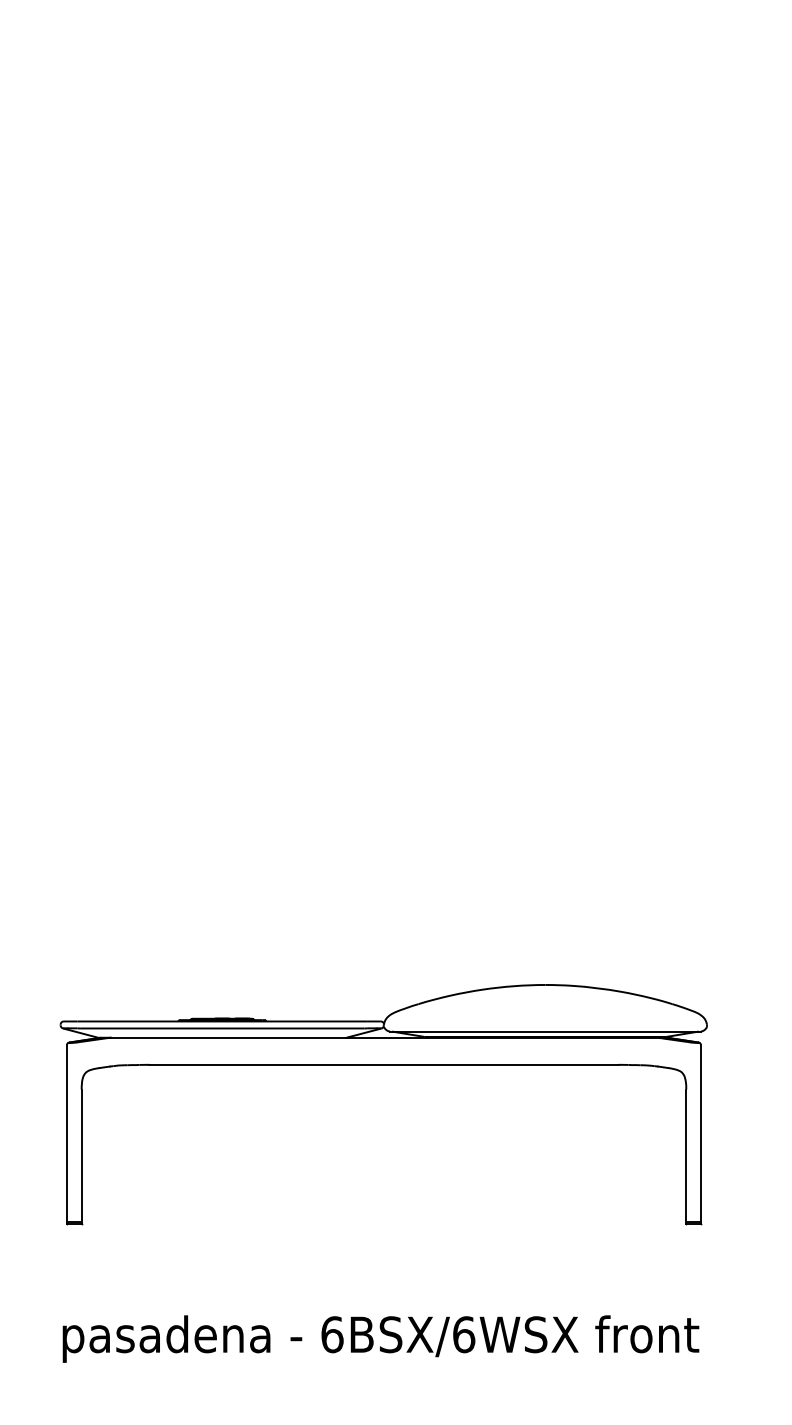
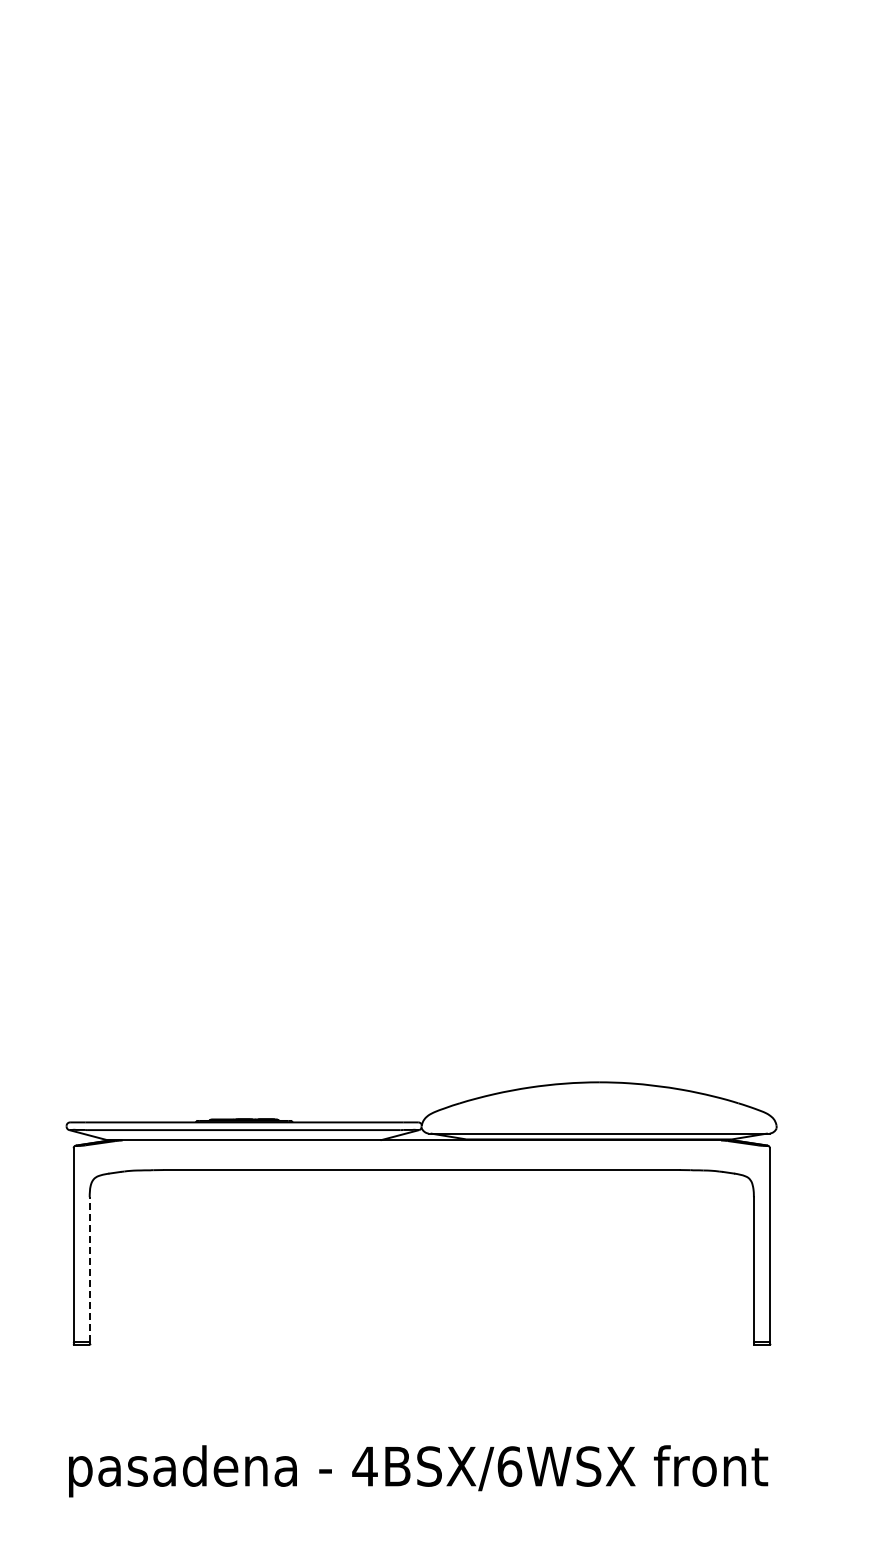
line: (81, 1155) -> (89, 1269), solid -> dashed
text: (331, 1334) -> (364, 1466), 6BSX/6WSX -> 4BSX/6WSX

